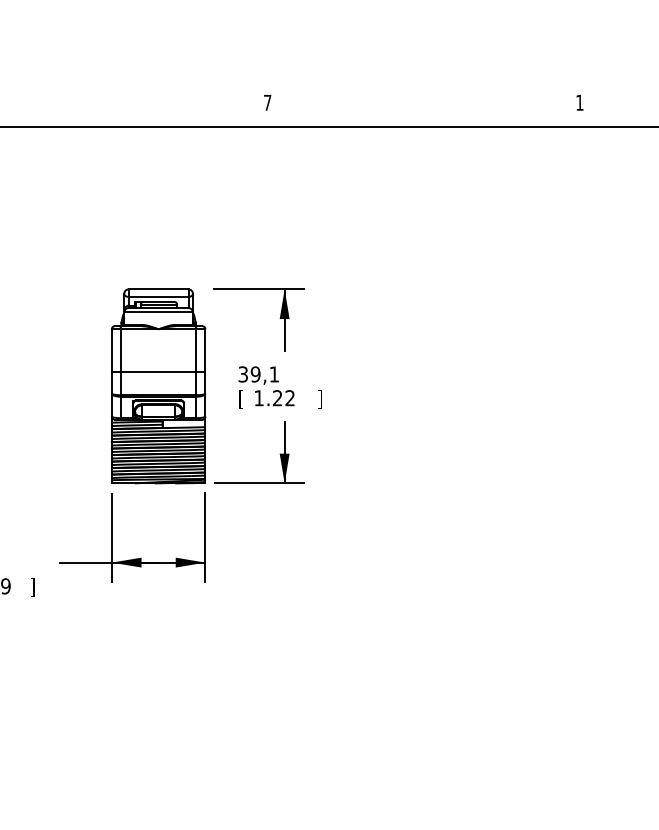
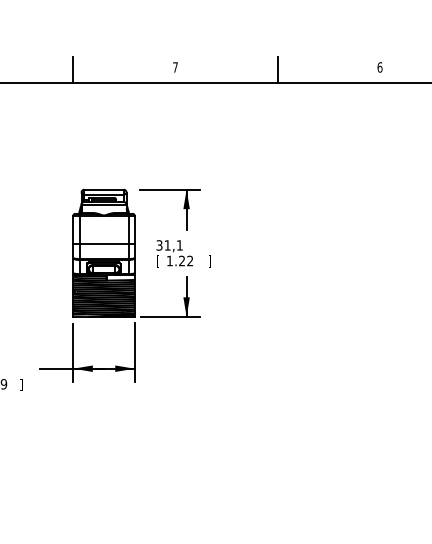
text: (579, 102) -> (379, 67), 1 -> 6
line: (112, 107) -> (73, 70), added
line: (423, 107) -> (277, 70), added
text: (255, 374) -> (167, 245), 39,1 -> 31,1

